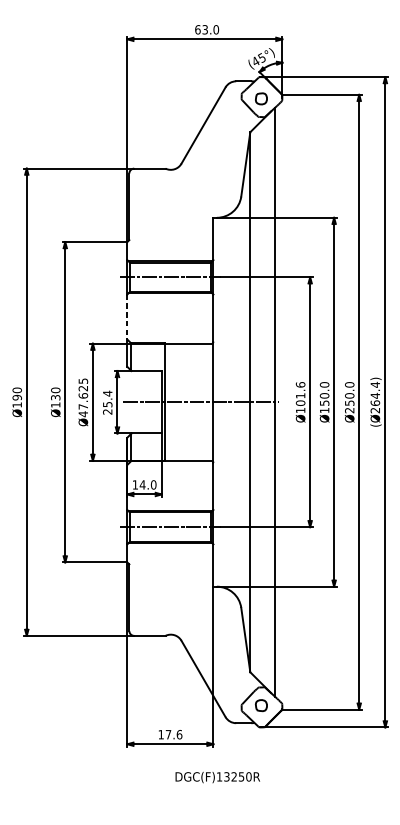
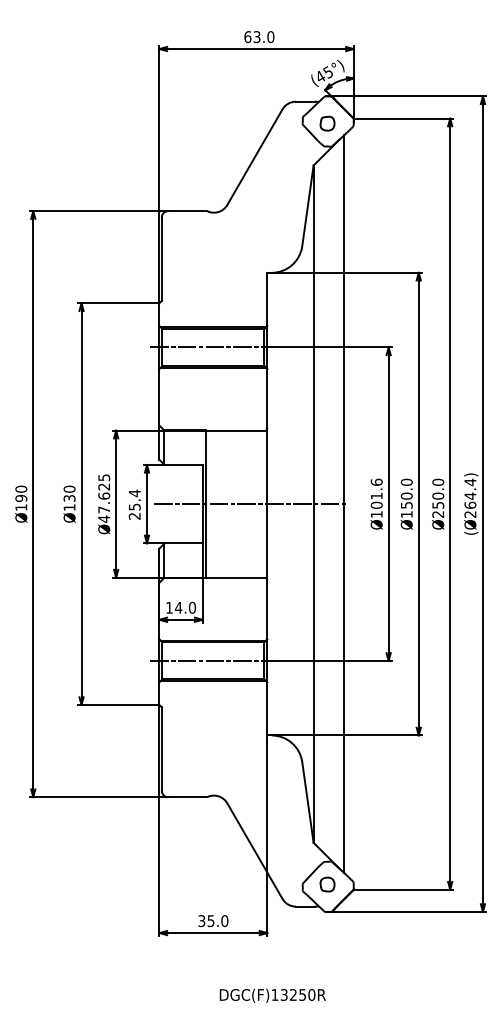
line: (127, 317) -> (159, 397), dashed -> solid
text: (170, 735) -> (213, 921), 17.6 -> 35.0
text: (217, 777) -> (272, 995), moved

